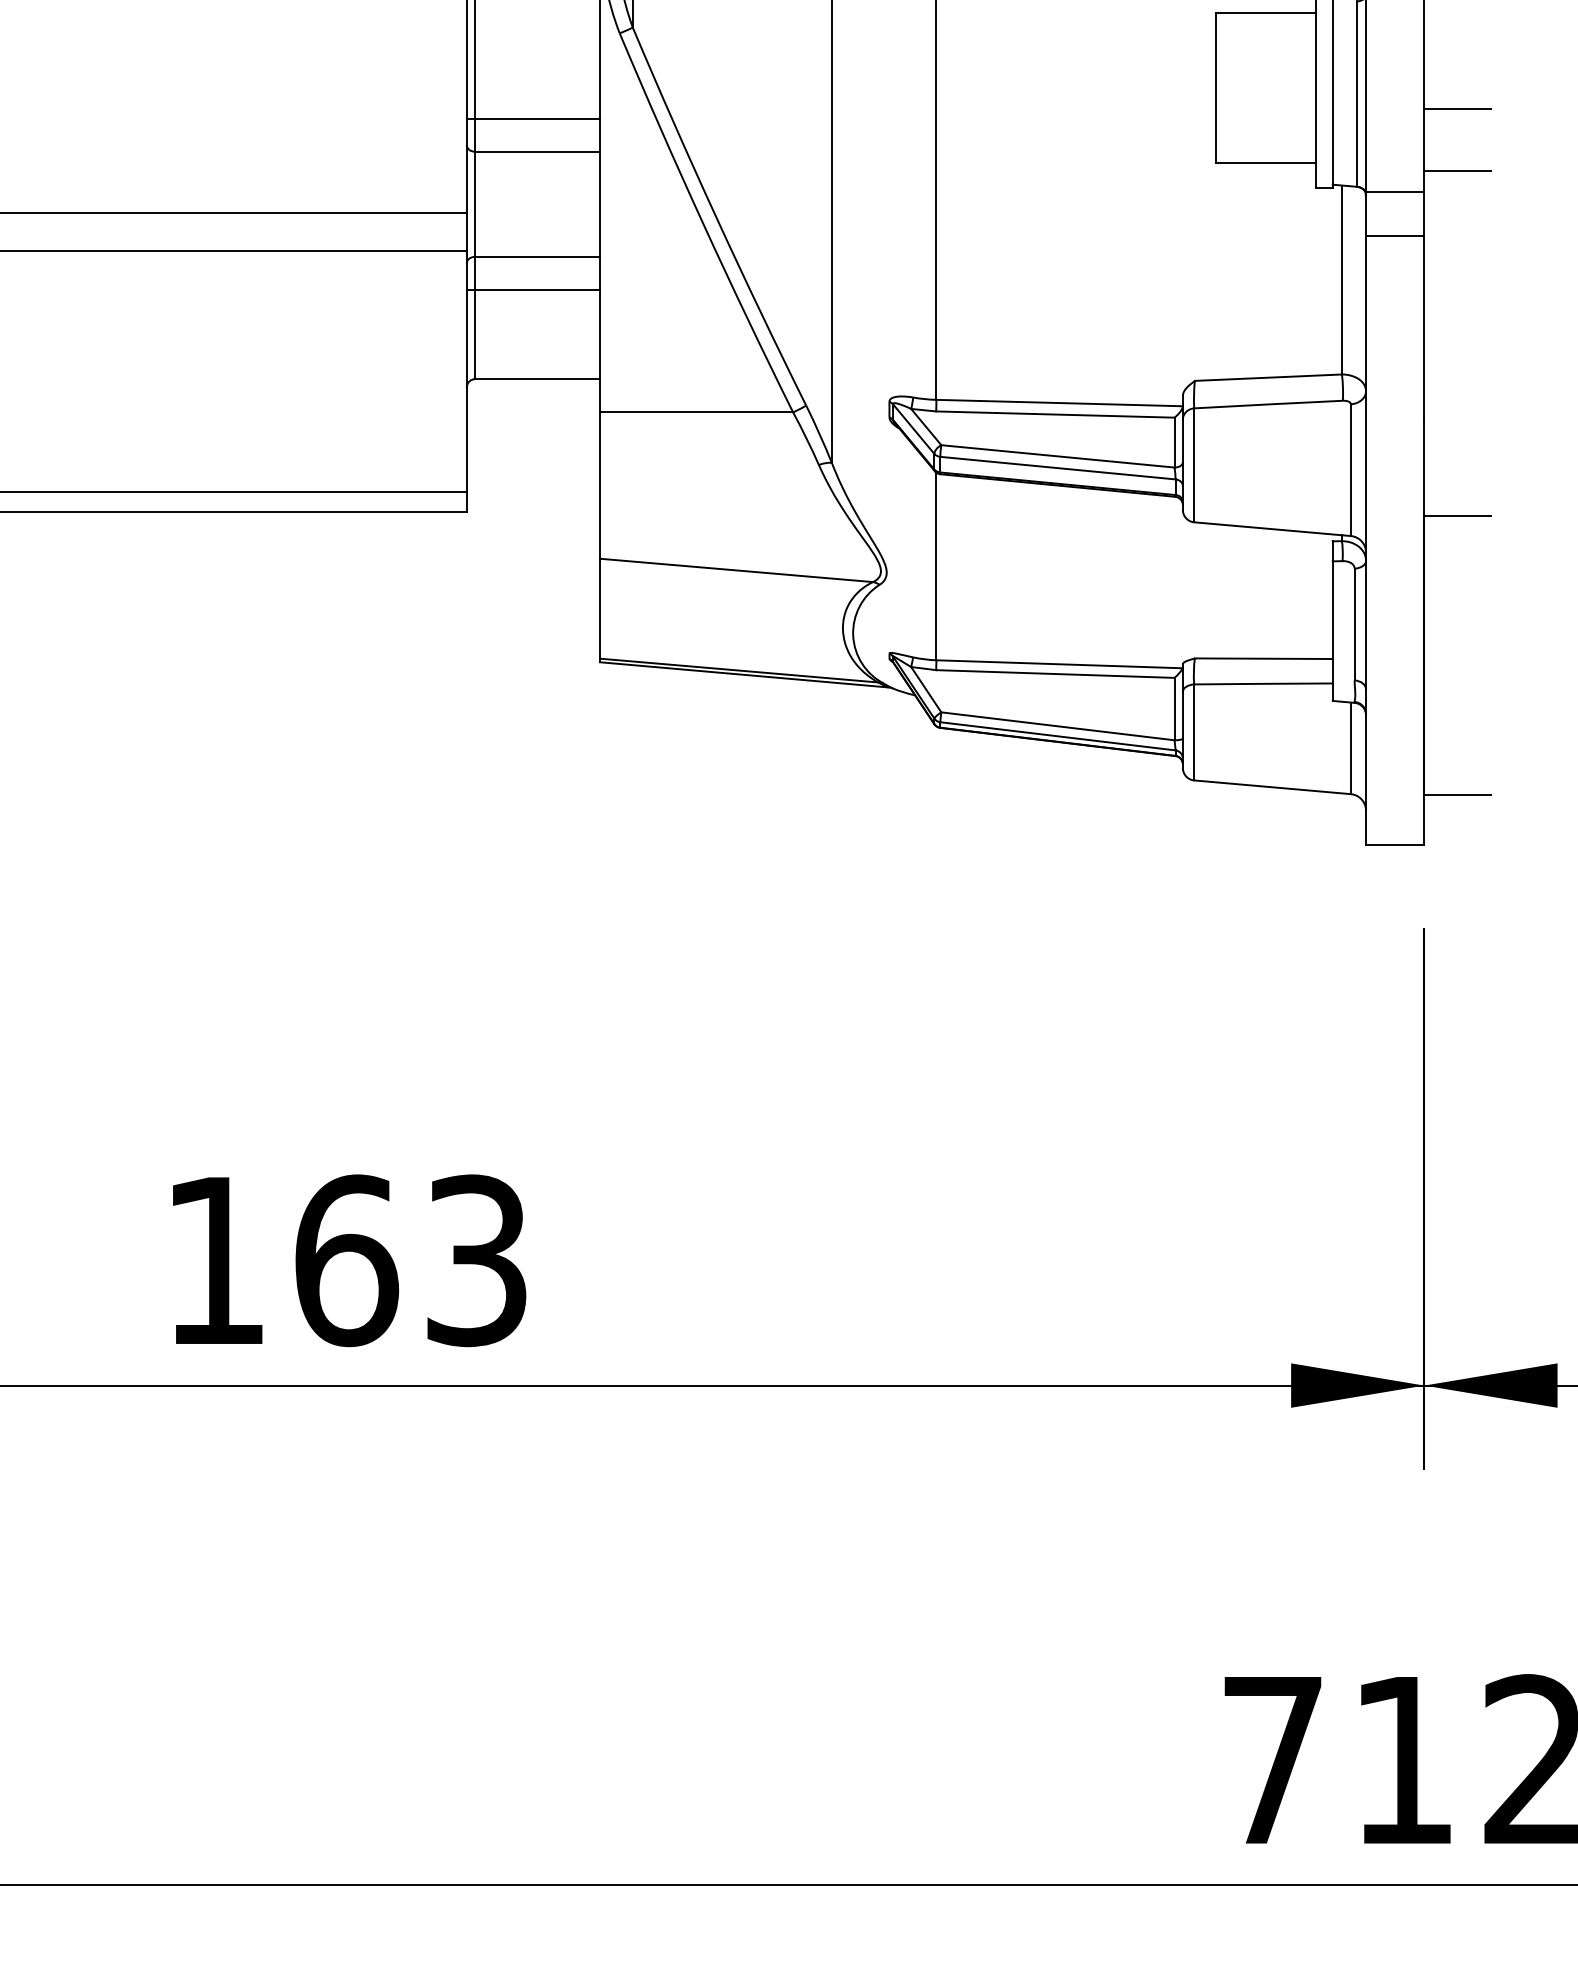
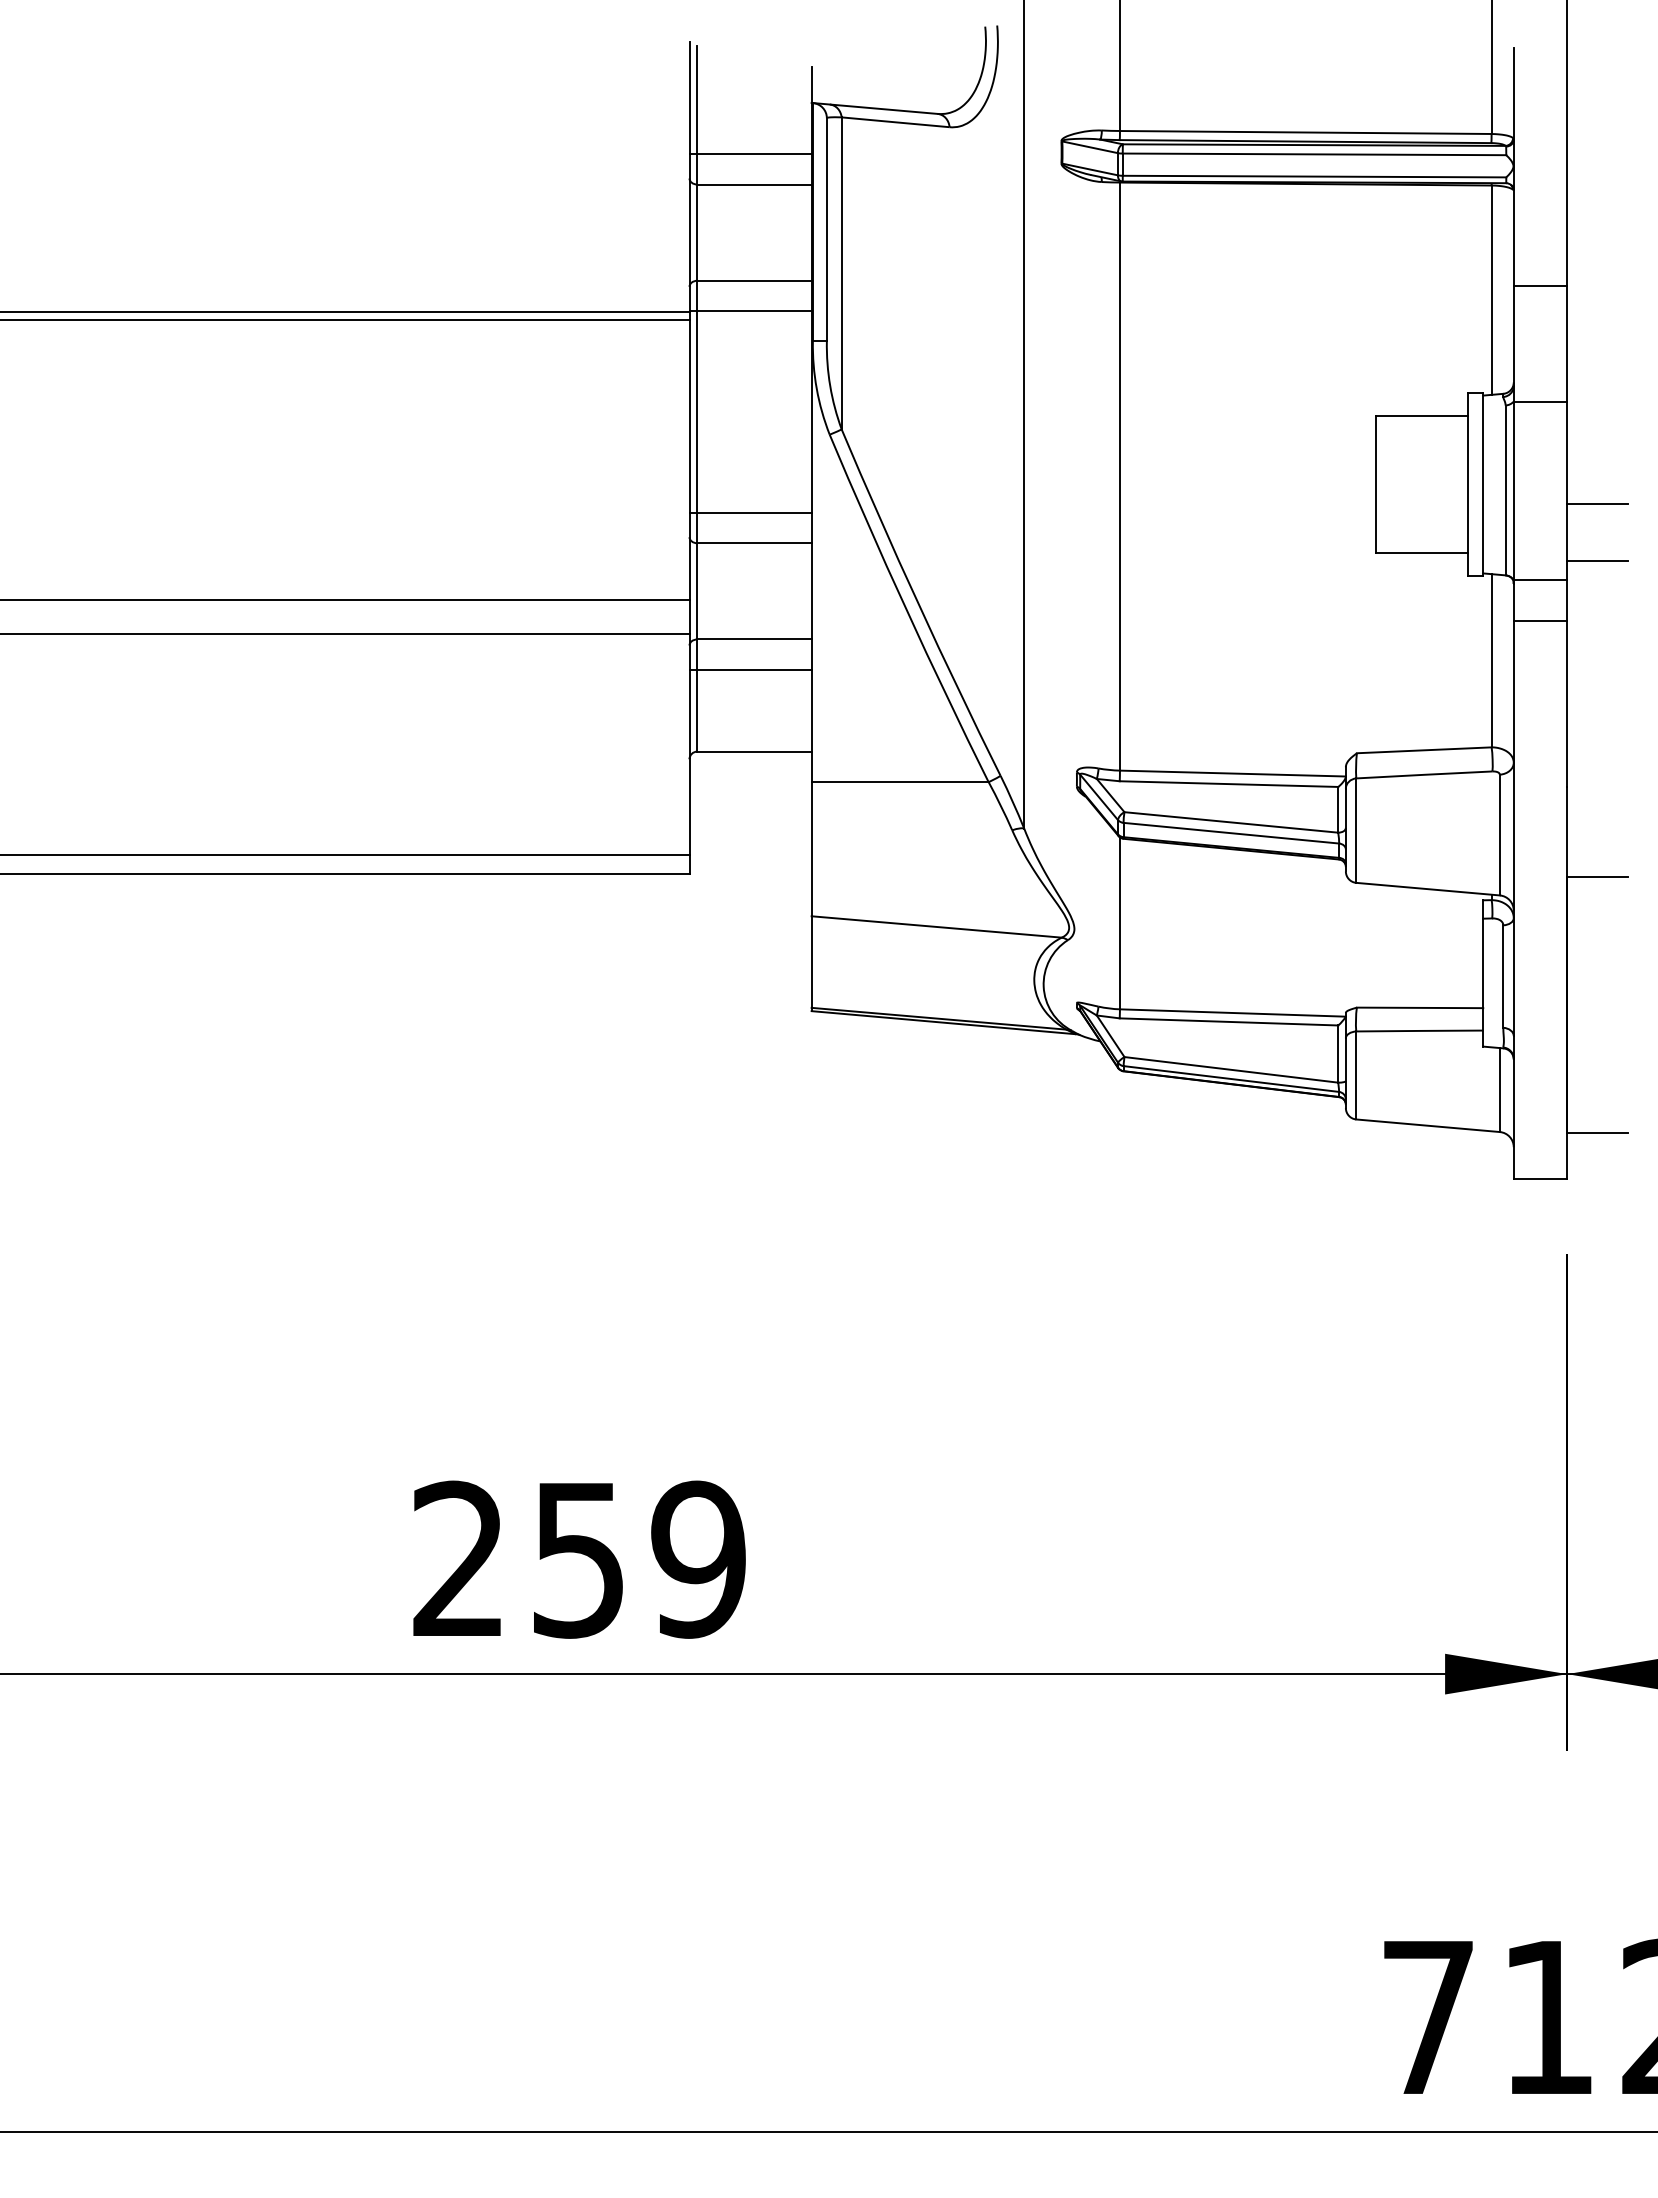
text: (346, 1260) -> (579, 1559), 163 -> 259

